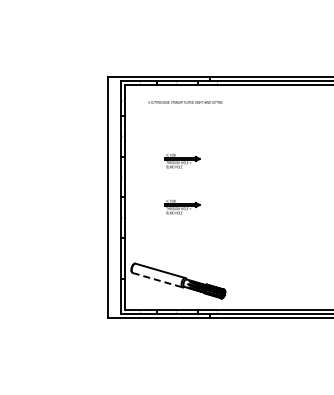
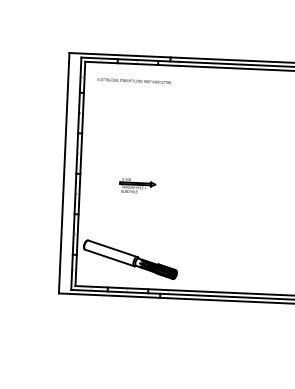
text: (185, 102) -> (134, 81), moved
part: (182, 160) -> (139, 139), removed
line: (157, 280) -> (109, 258), dashed -> solid

